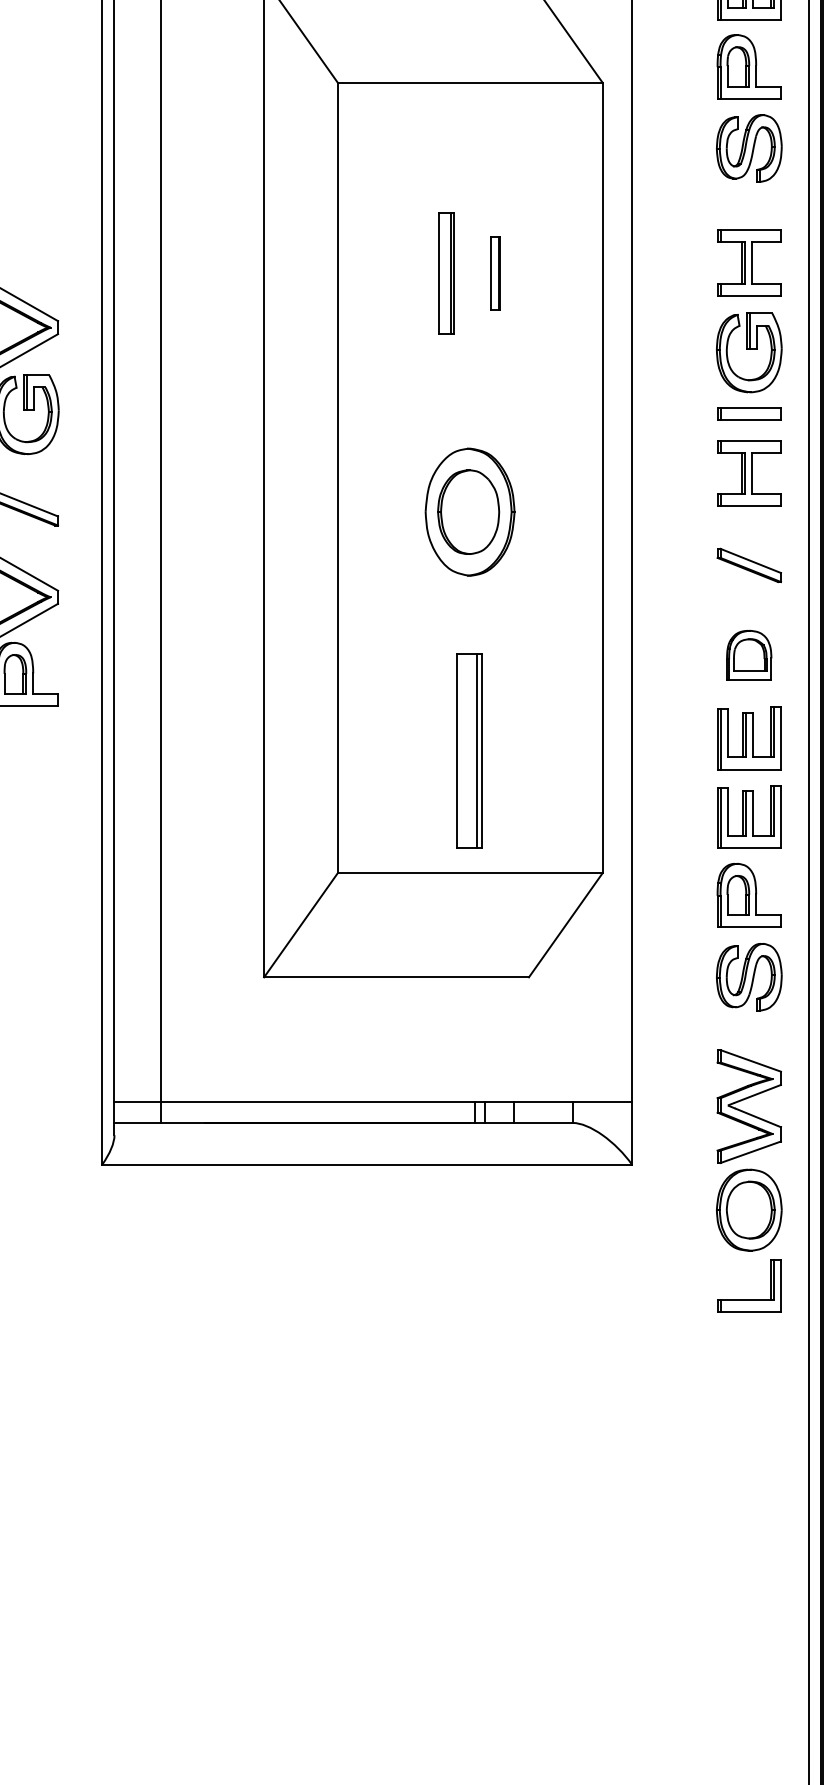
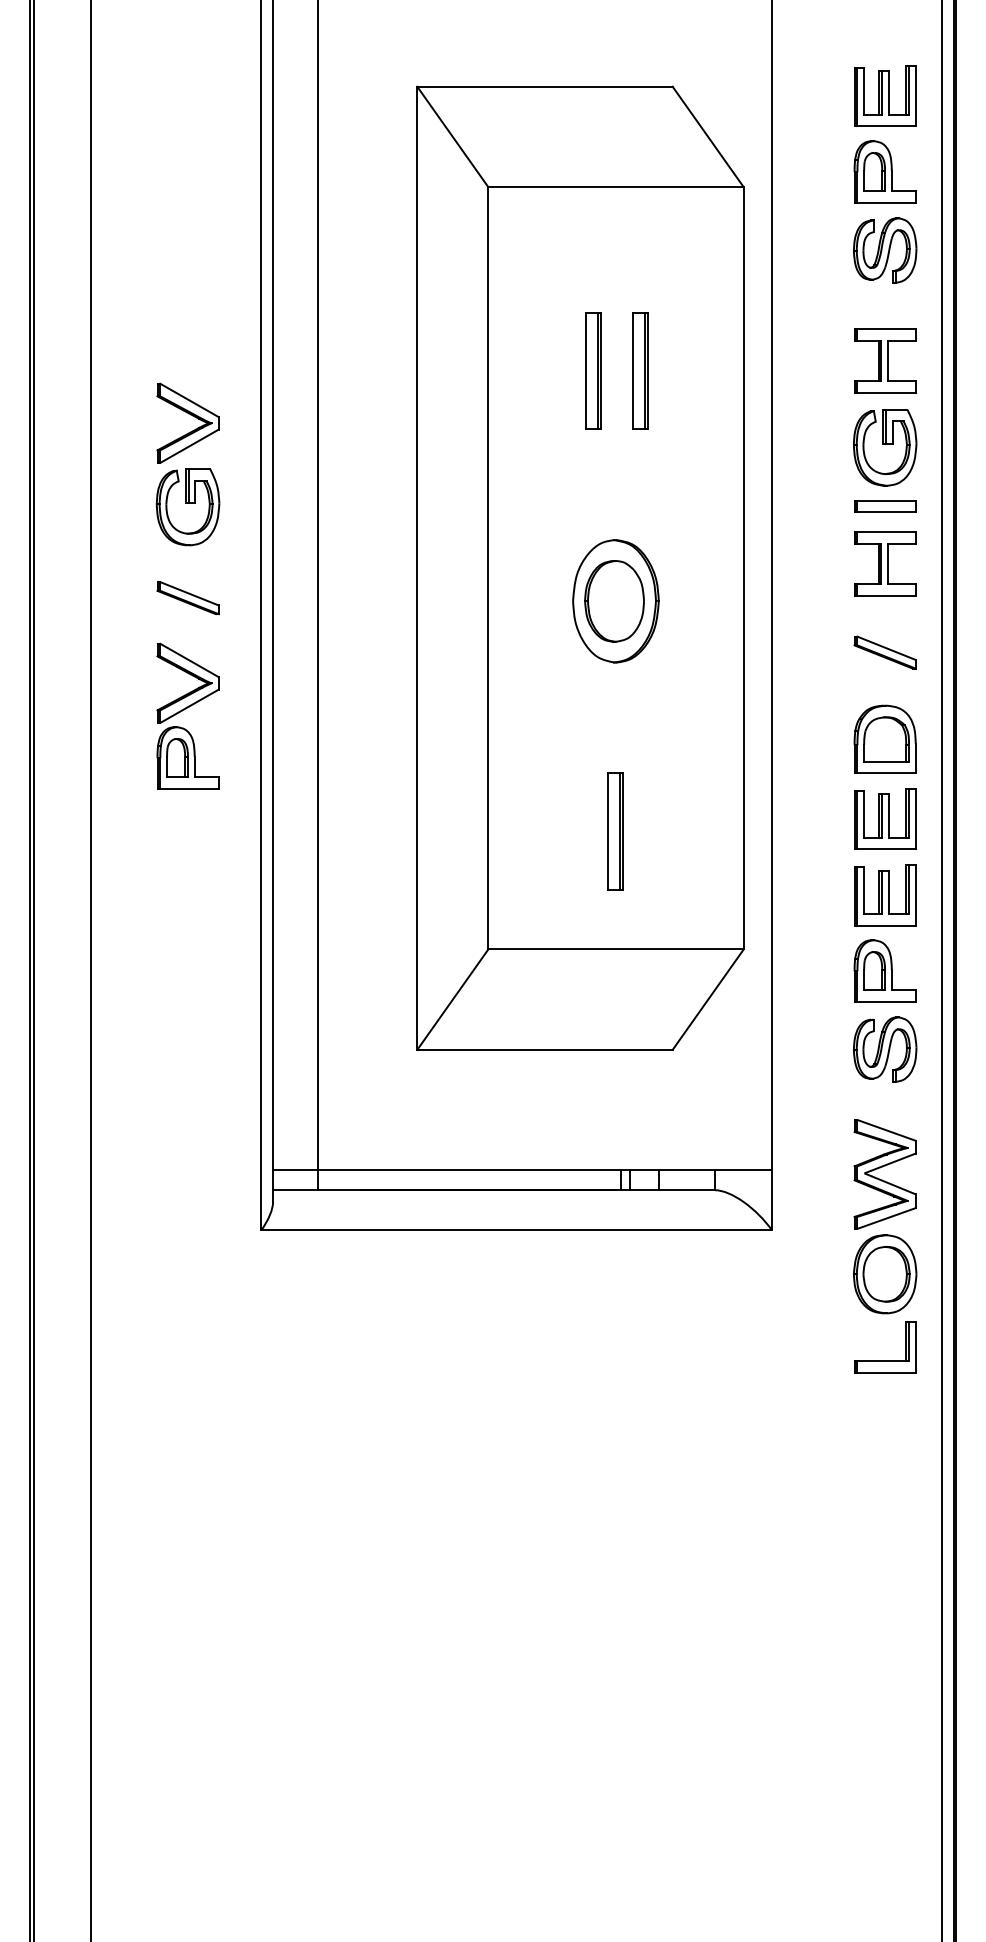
part: (495, 272) -> (640, 370), size x1.67
part: (748, 654) -> (884, 738), size x1.43
part: (469, 750) -> (615, 831), size x0.62

